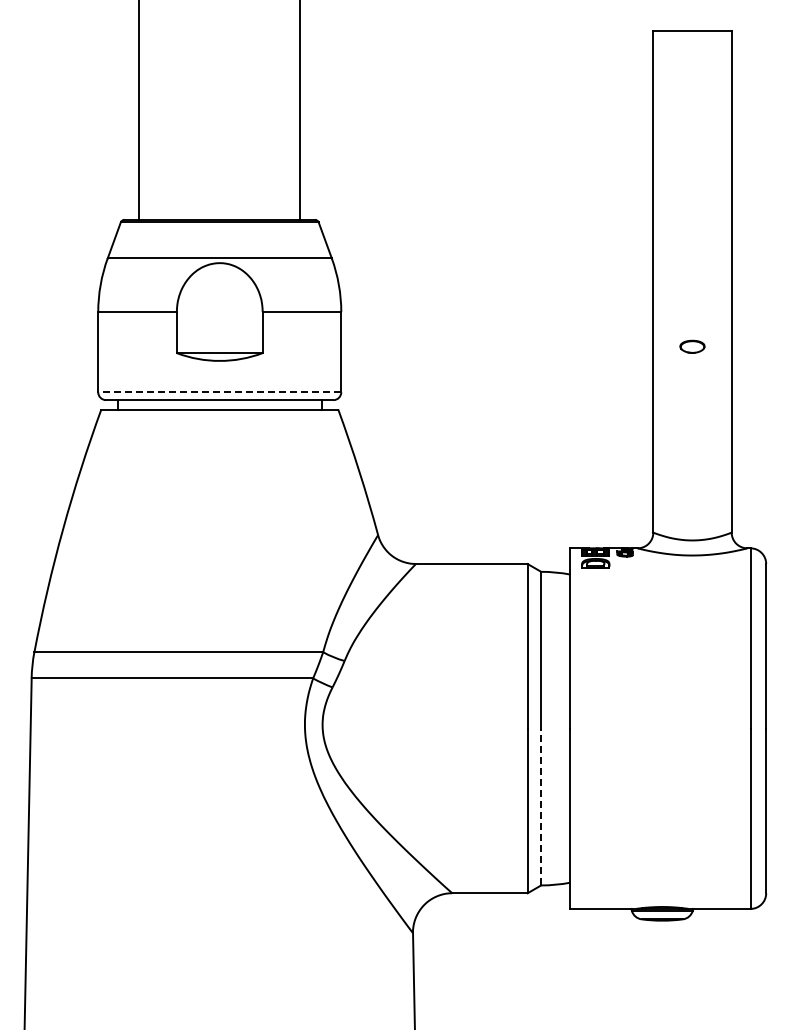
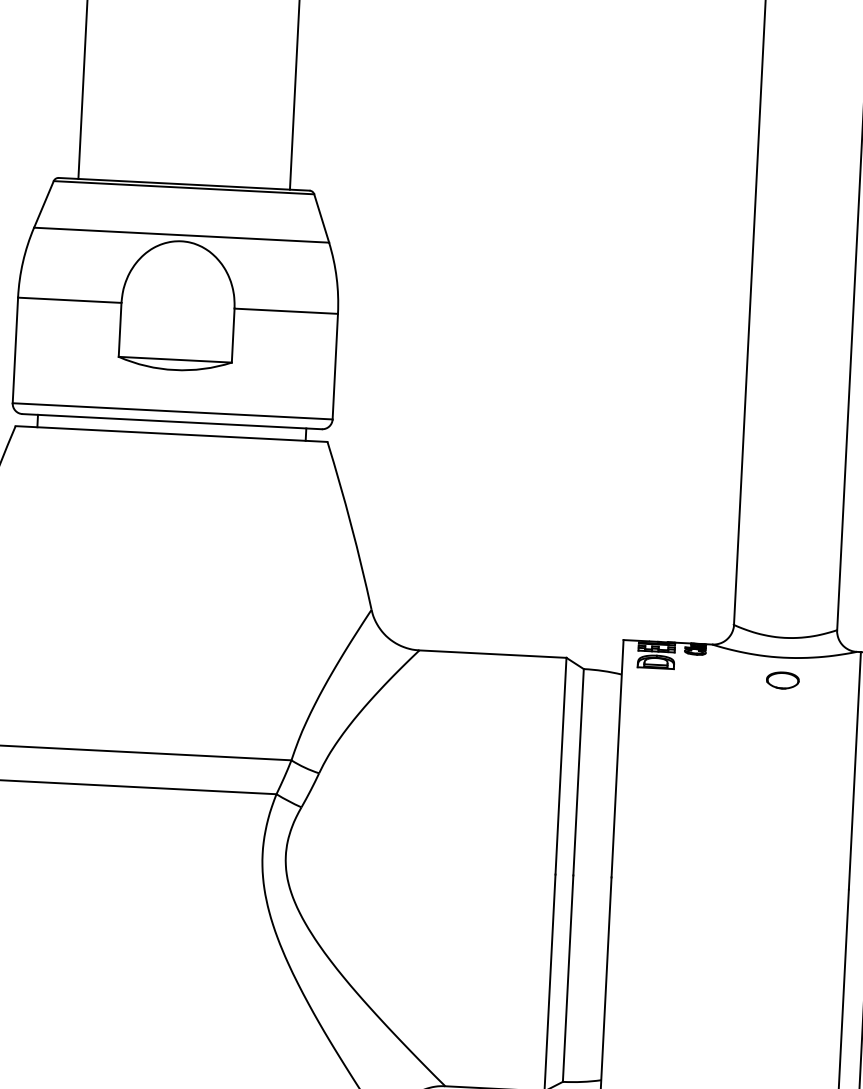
part: (692, 346) -> (782, 680), moved
line: (219, 392) -> (172, 411), dashed -> solid
line: (541, 806) -> (568, 977), dashed -> solid

